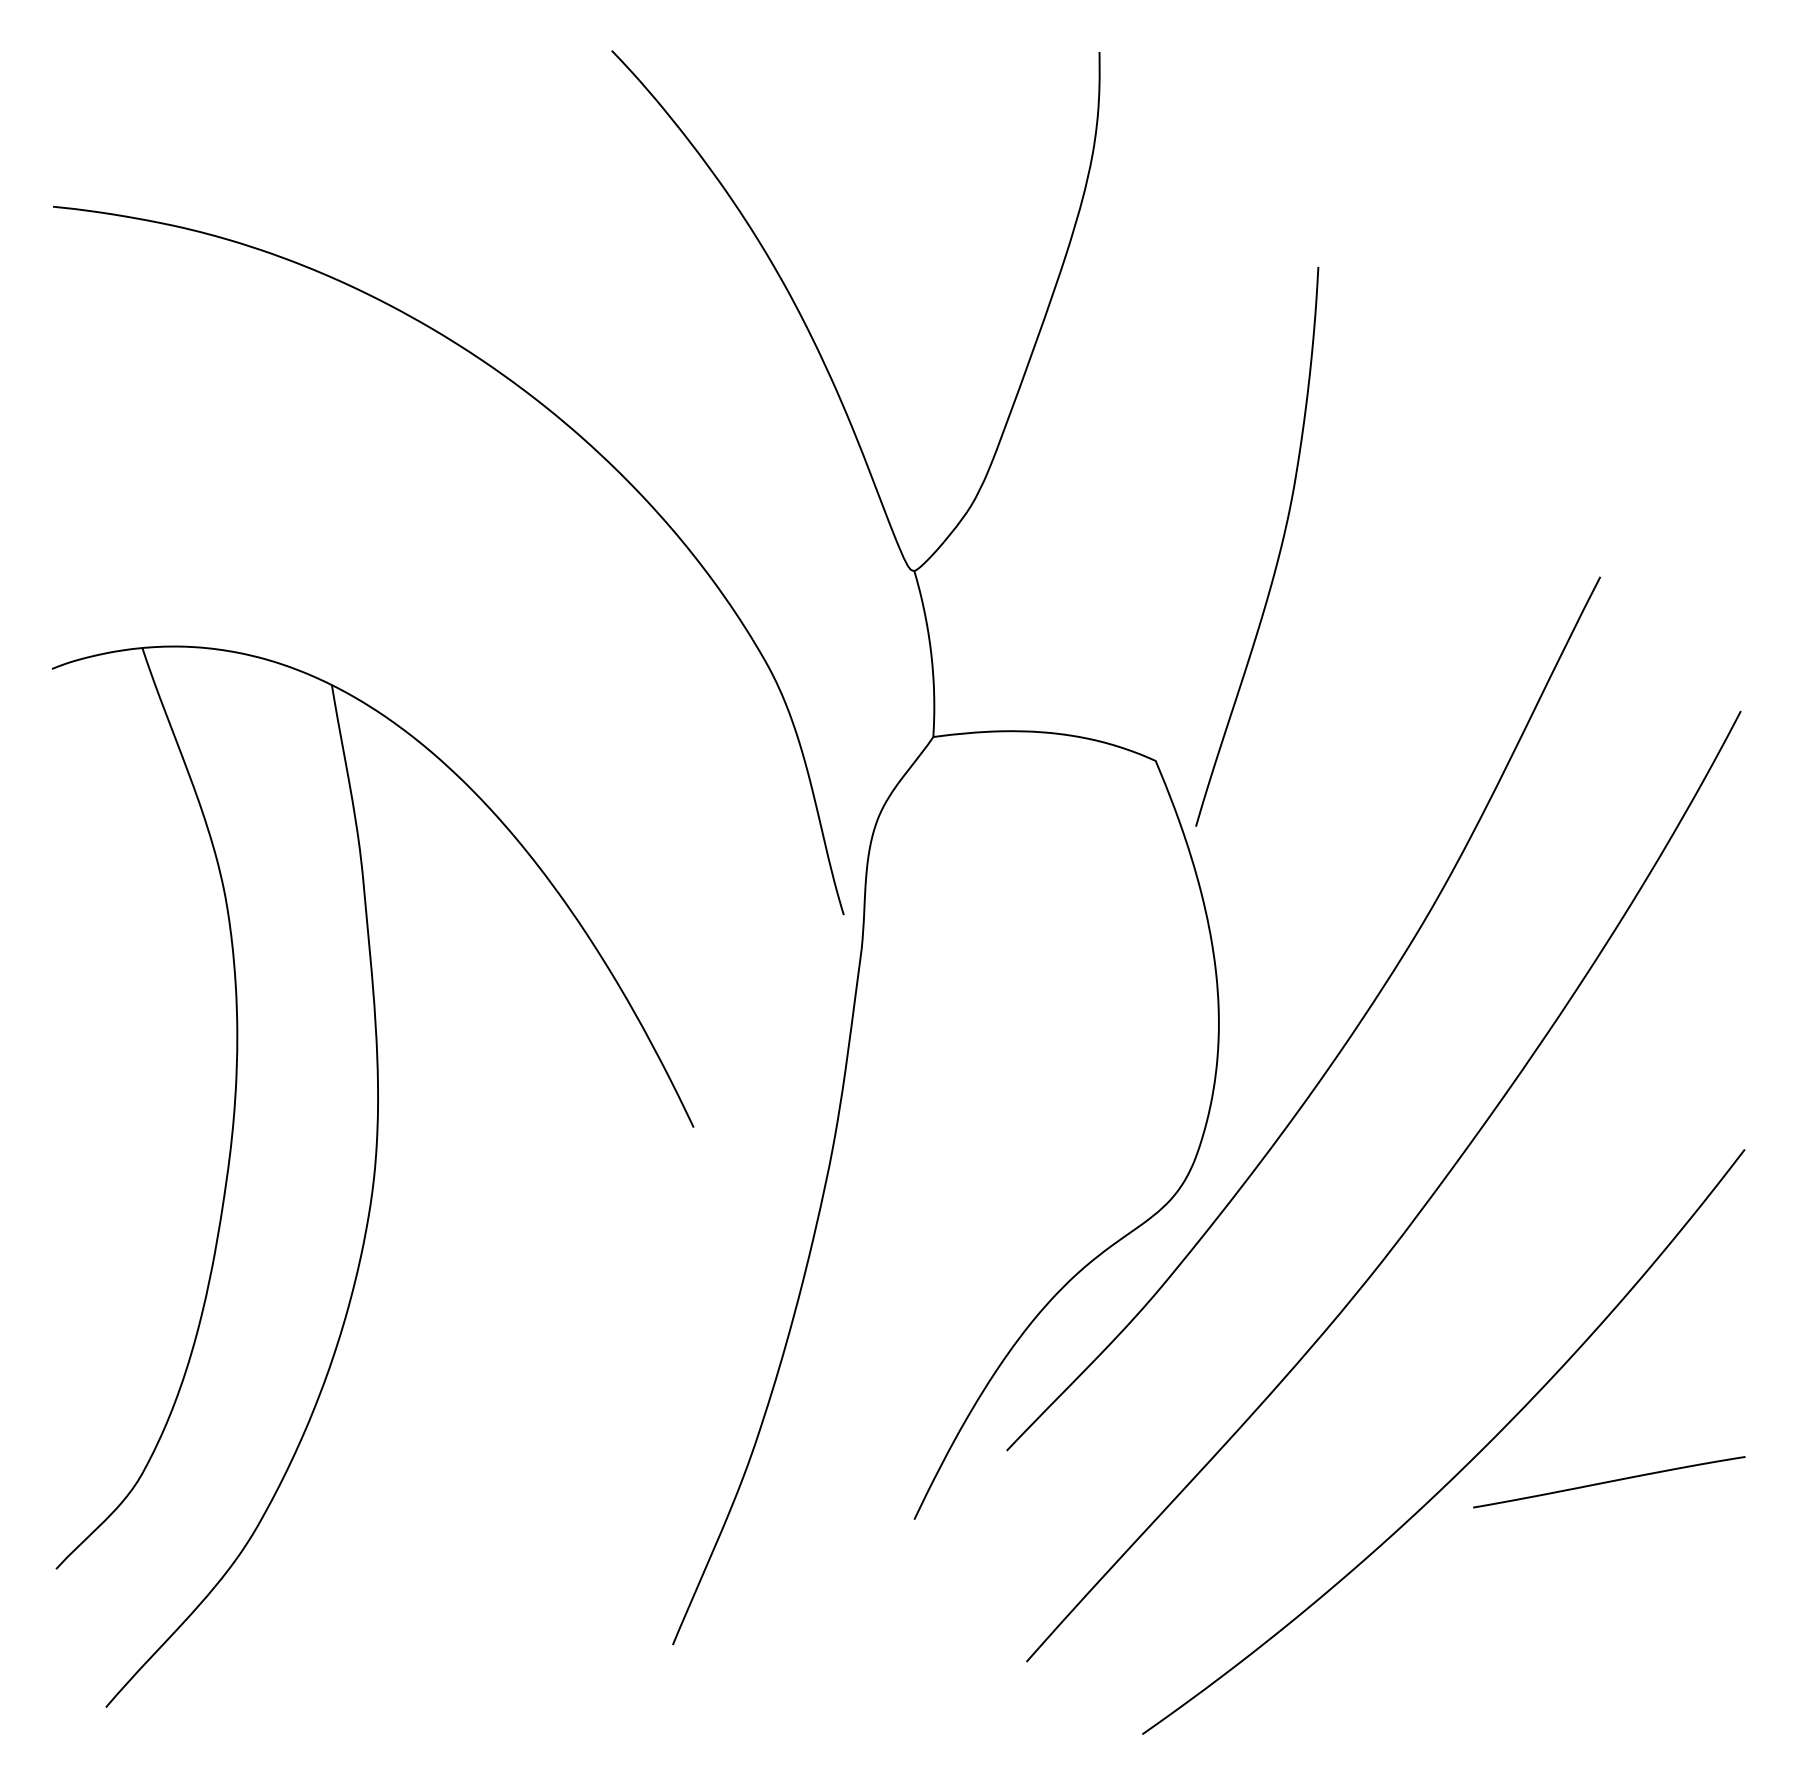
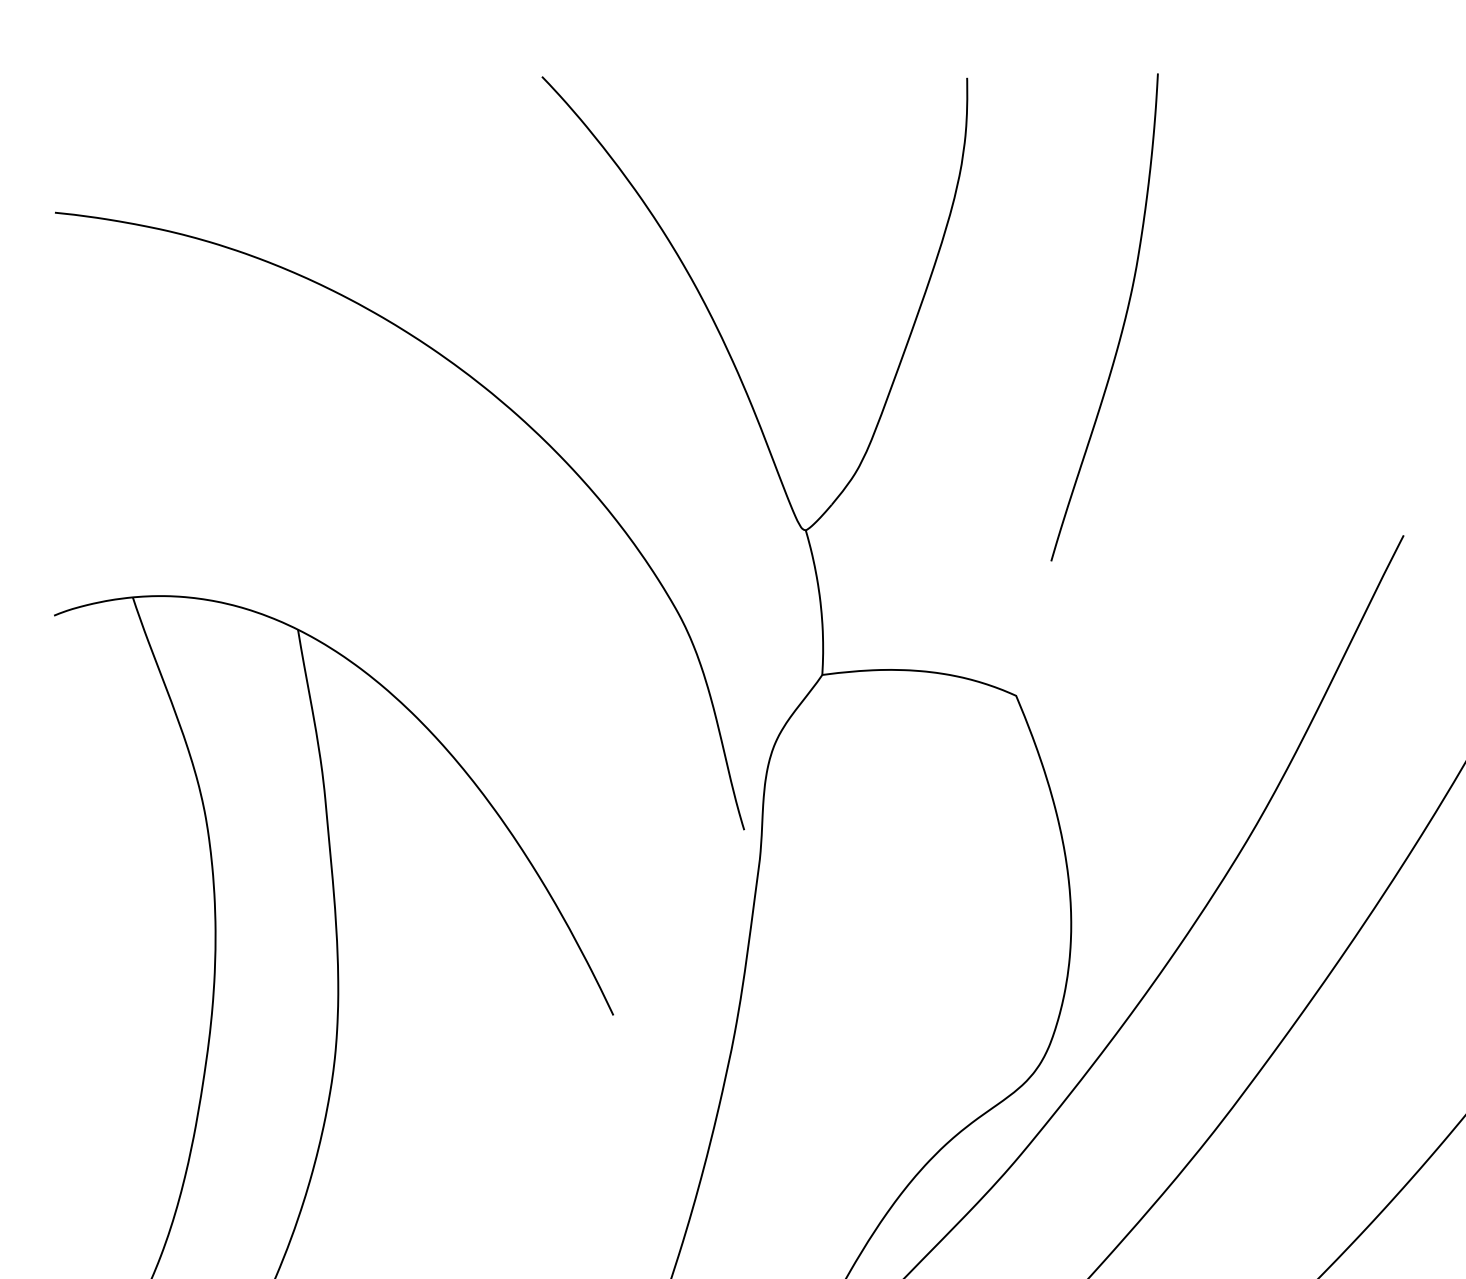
curve: (1278, 553) -> (1123, 323), moved

